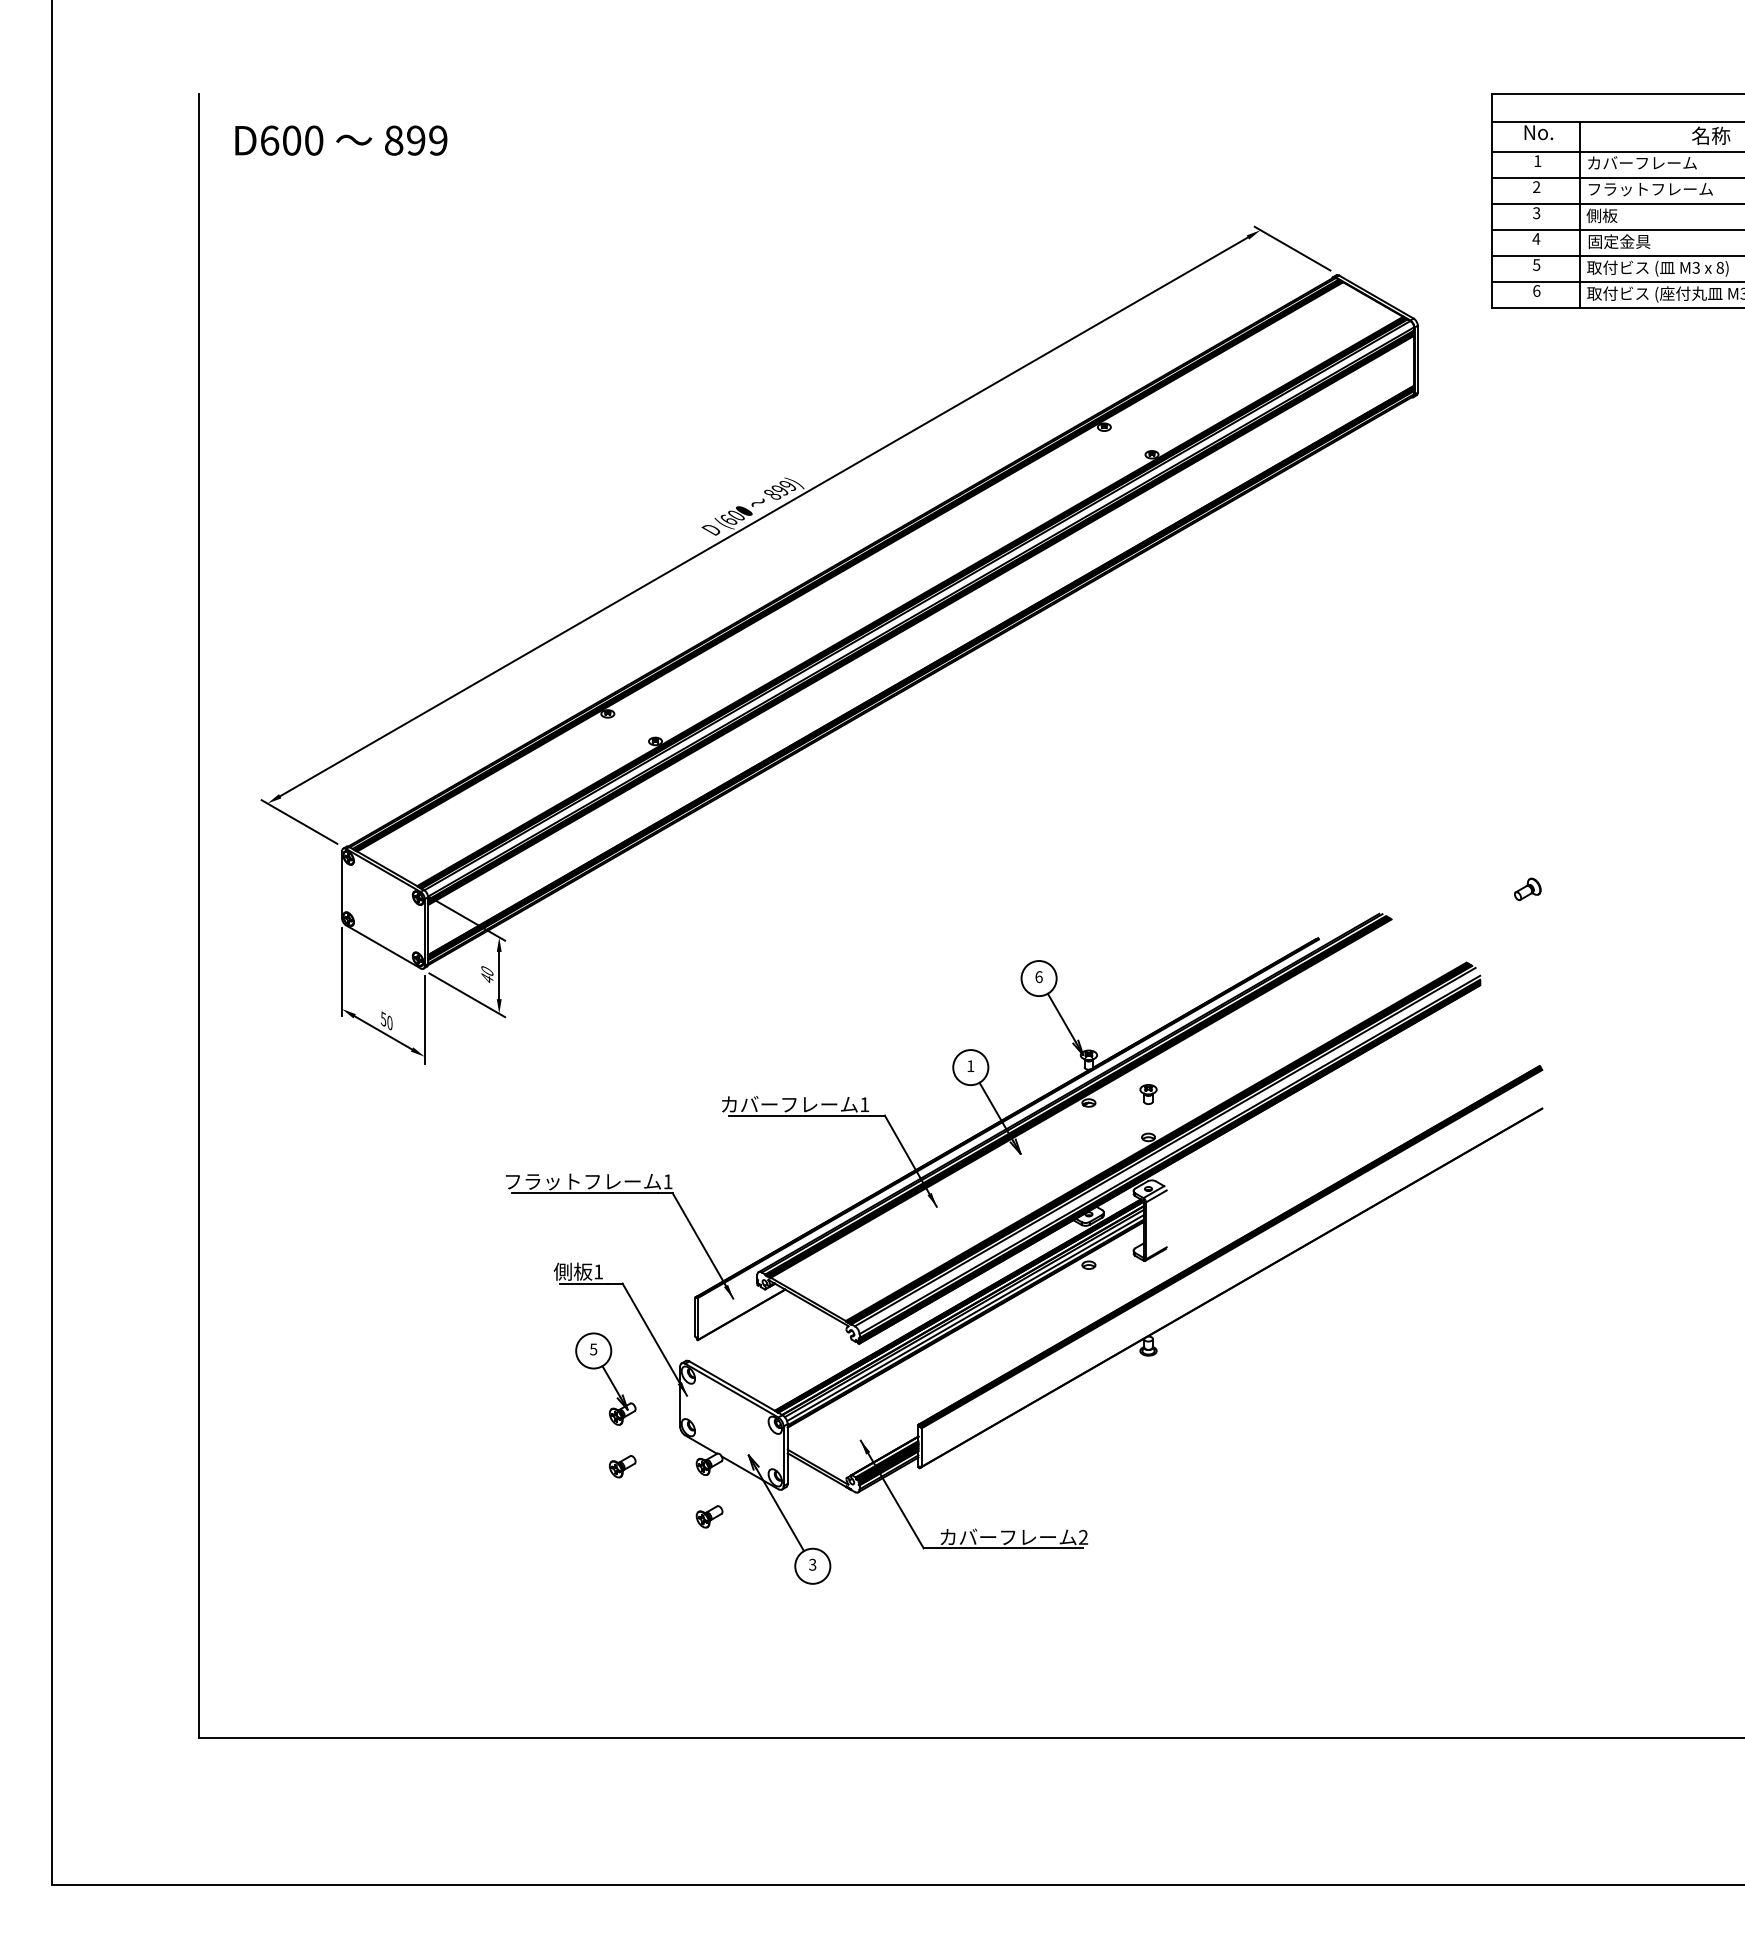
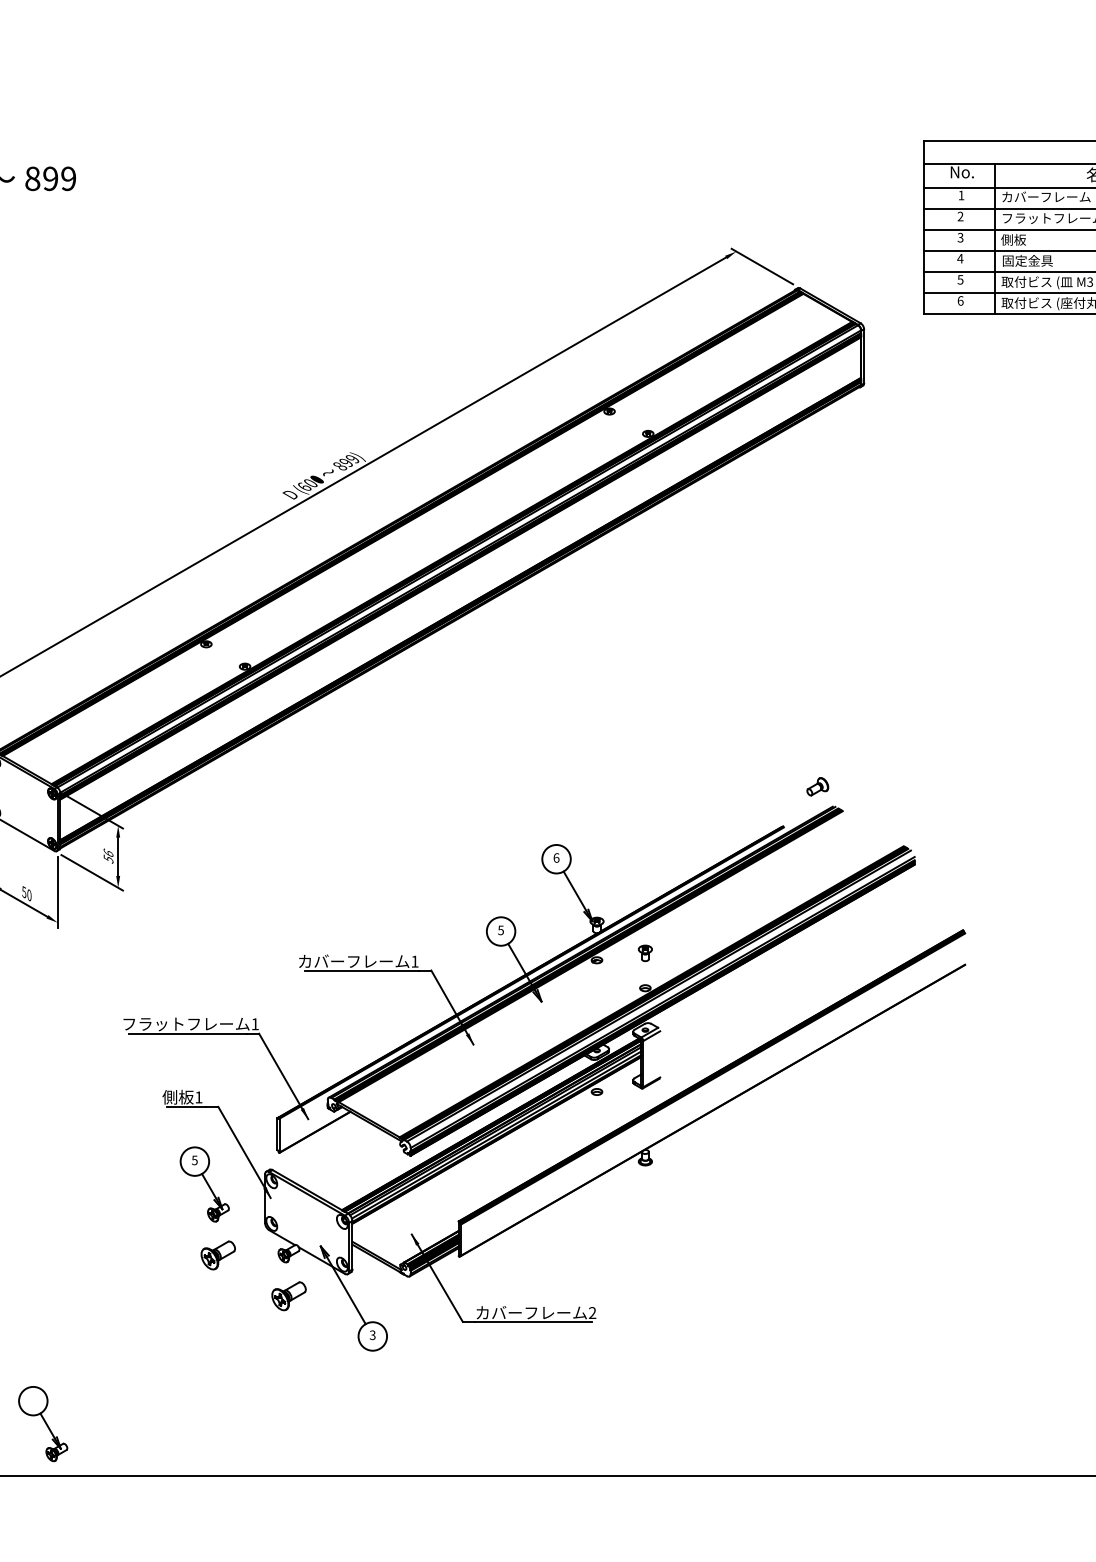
part: (1527, 889) -> (817, 786), moved
text: (487, 974) -> (108, 855), 40 -> 56
text: (970, 1066) -> (500, 930), 1 -> 5
part: (622, 1466) -> (218, 1255), size x1.6
part: (709, 1516) -> (288, 1296), size x1.6
part: (406, 1673) -> (42, 1423), added

